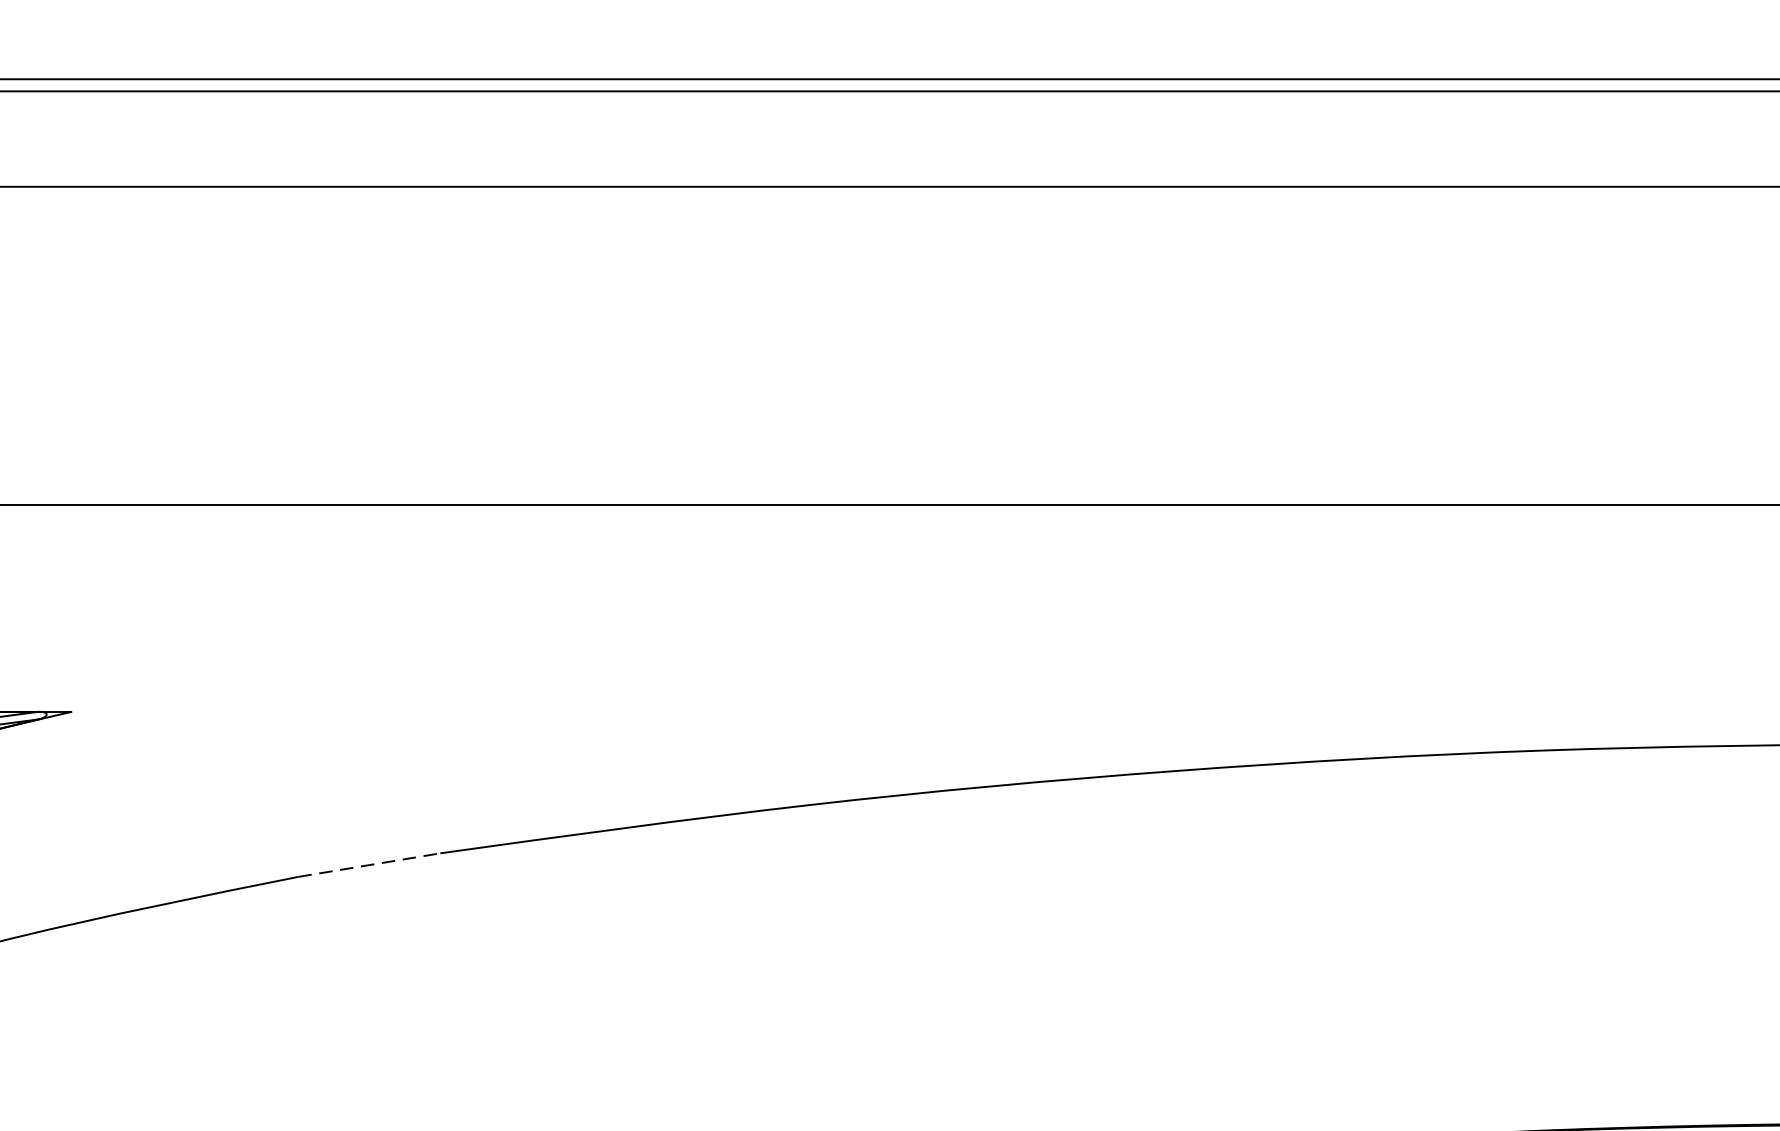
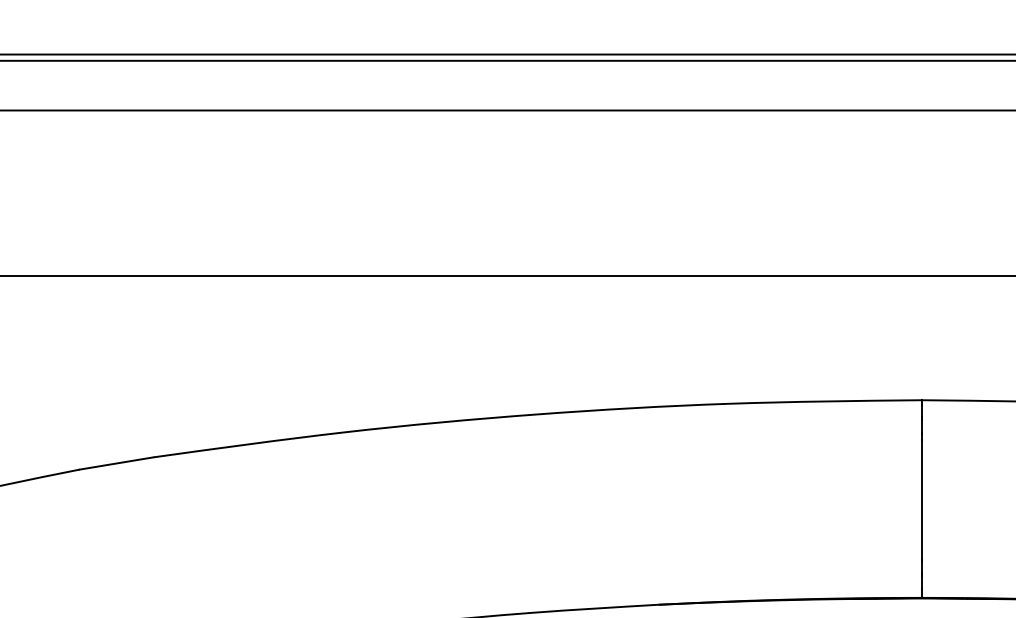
line: (370, 865) -> (117, 463), dashed -> solid

